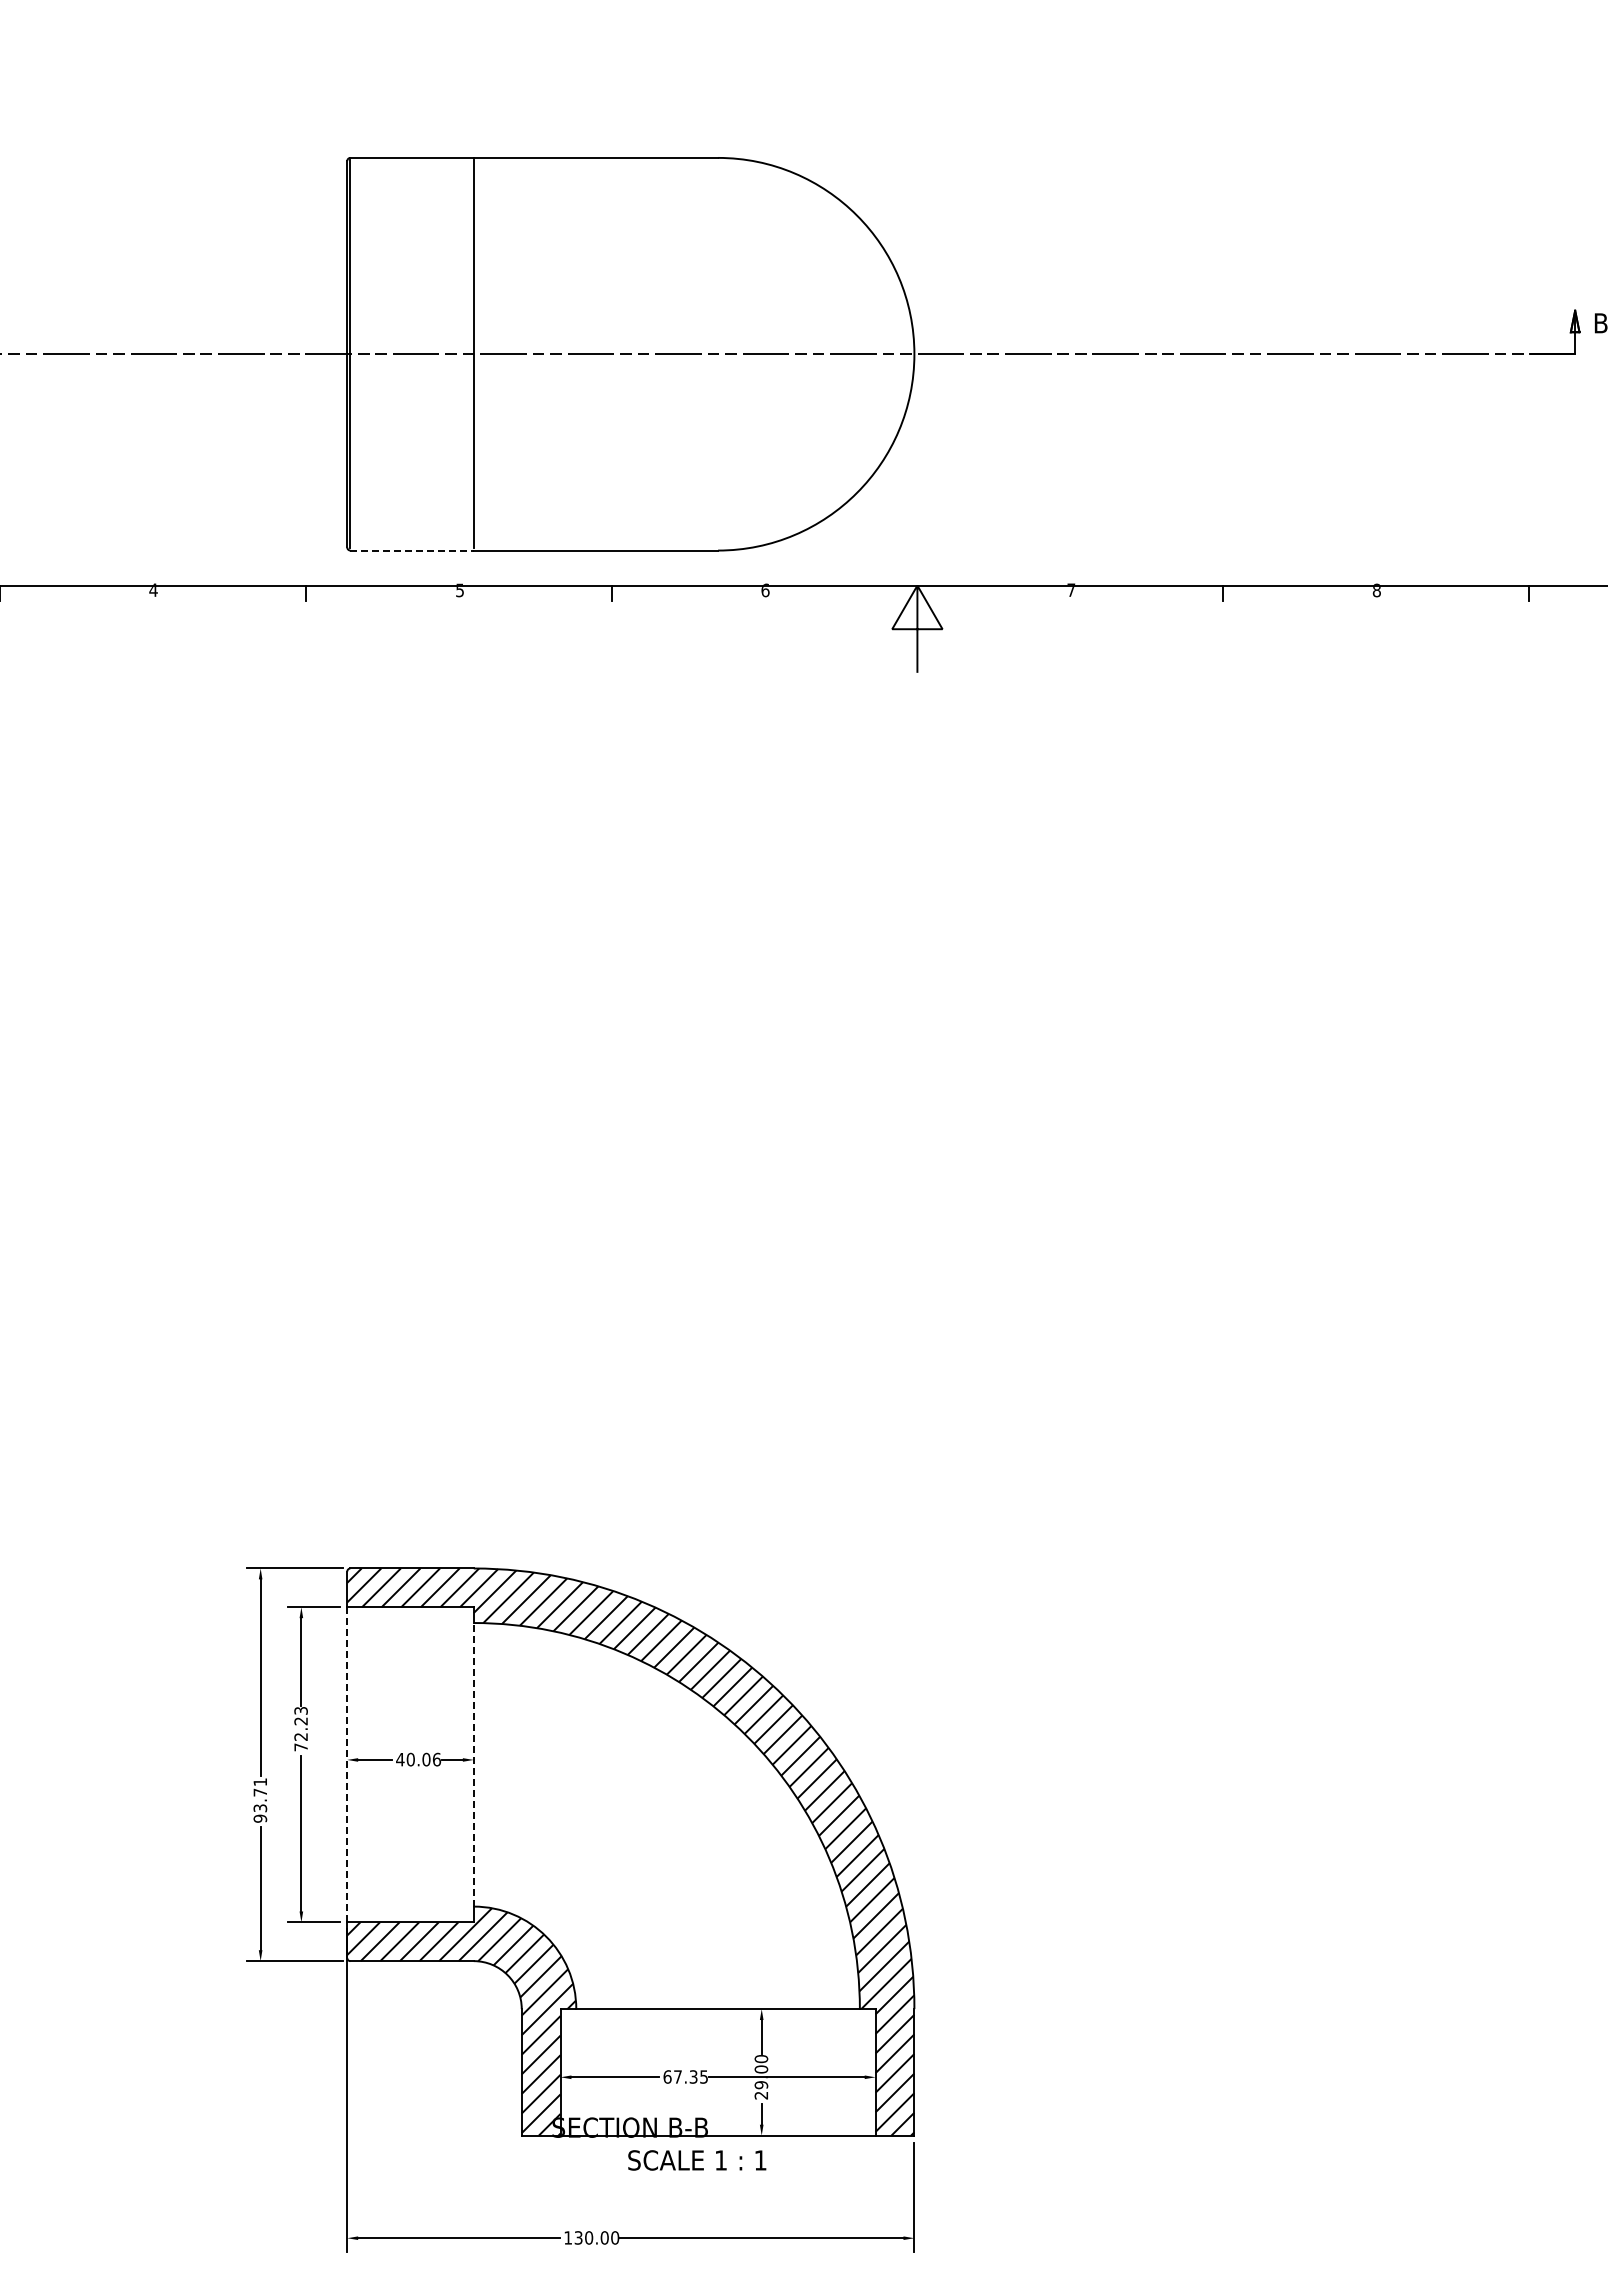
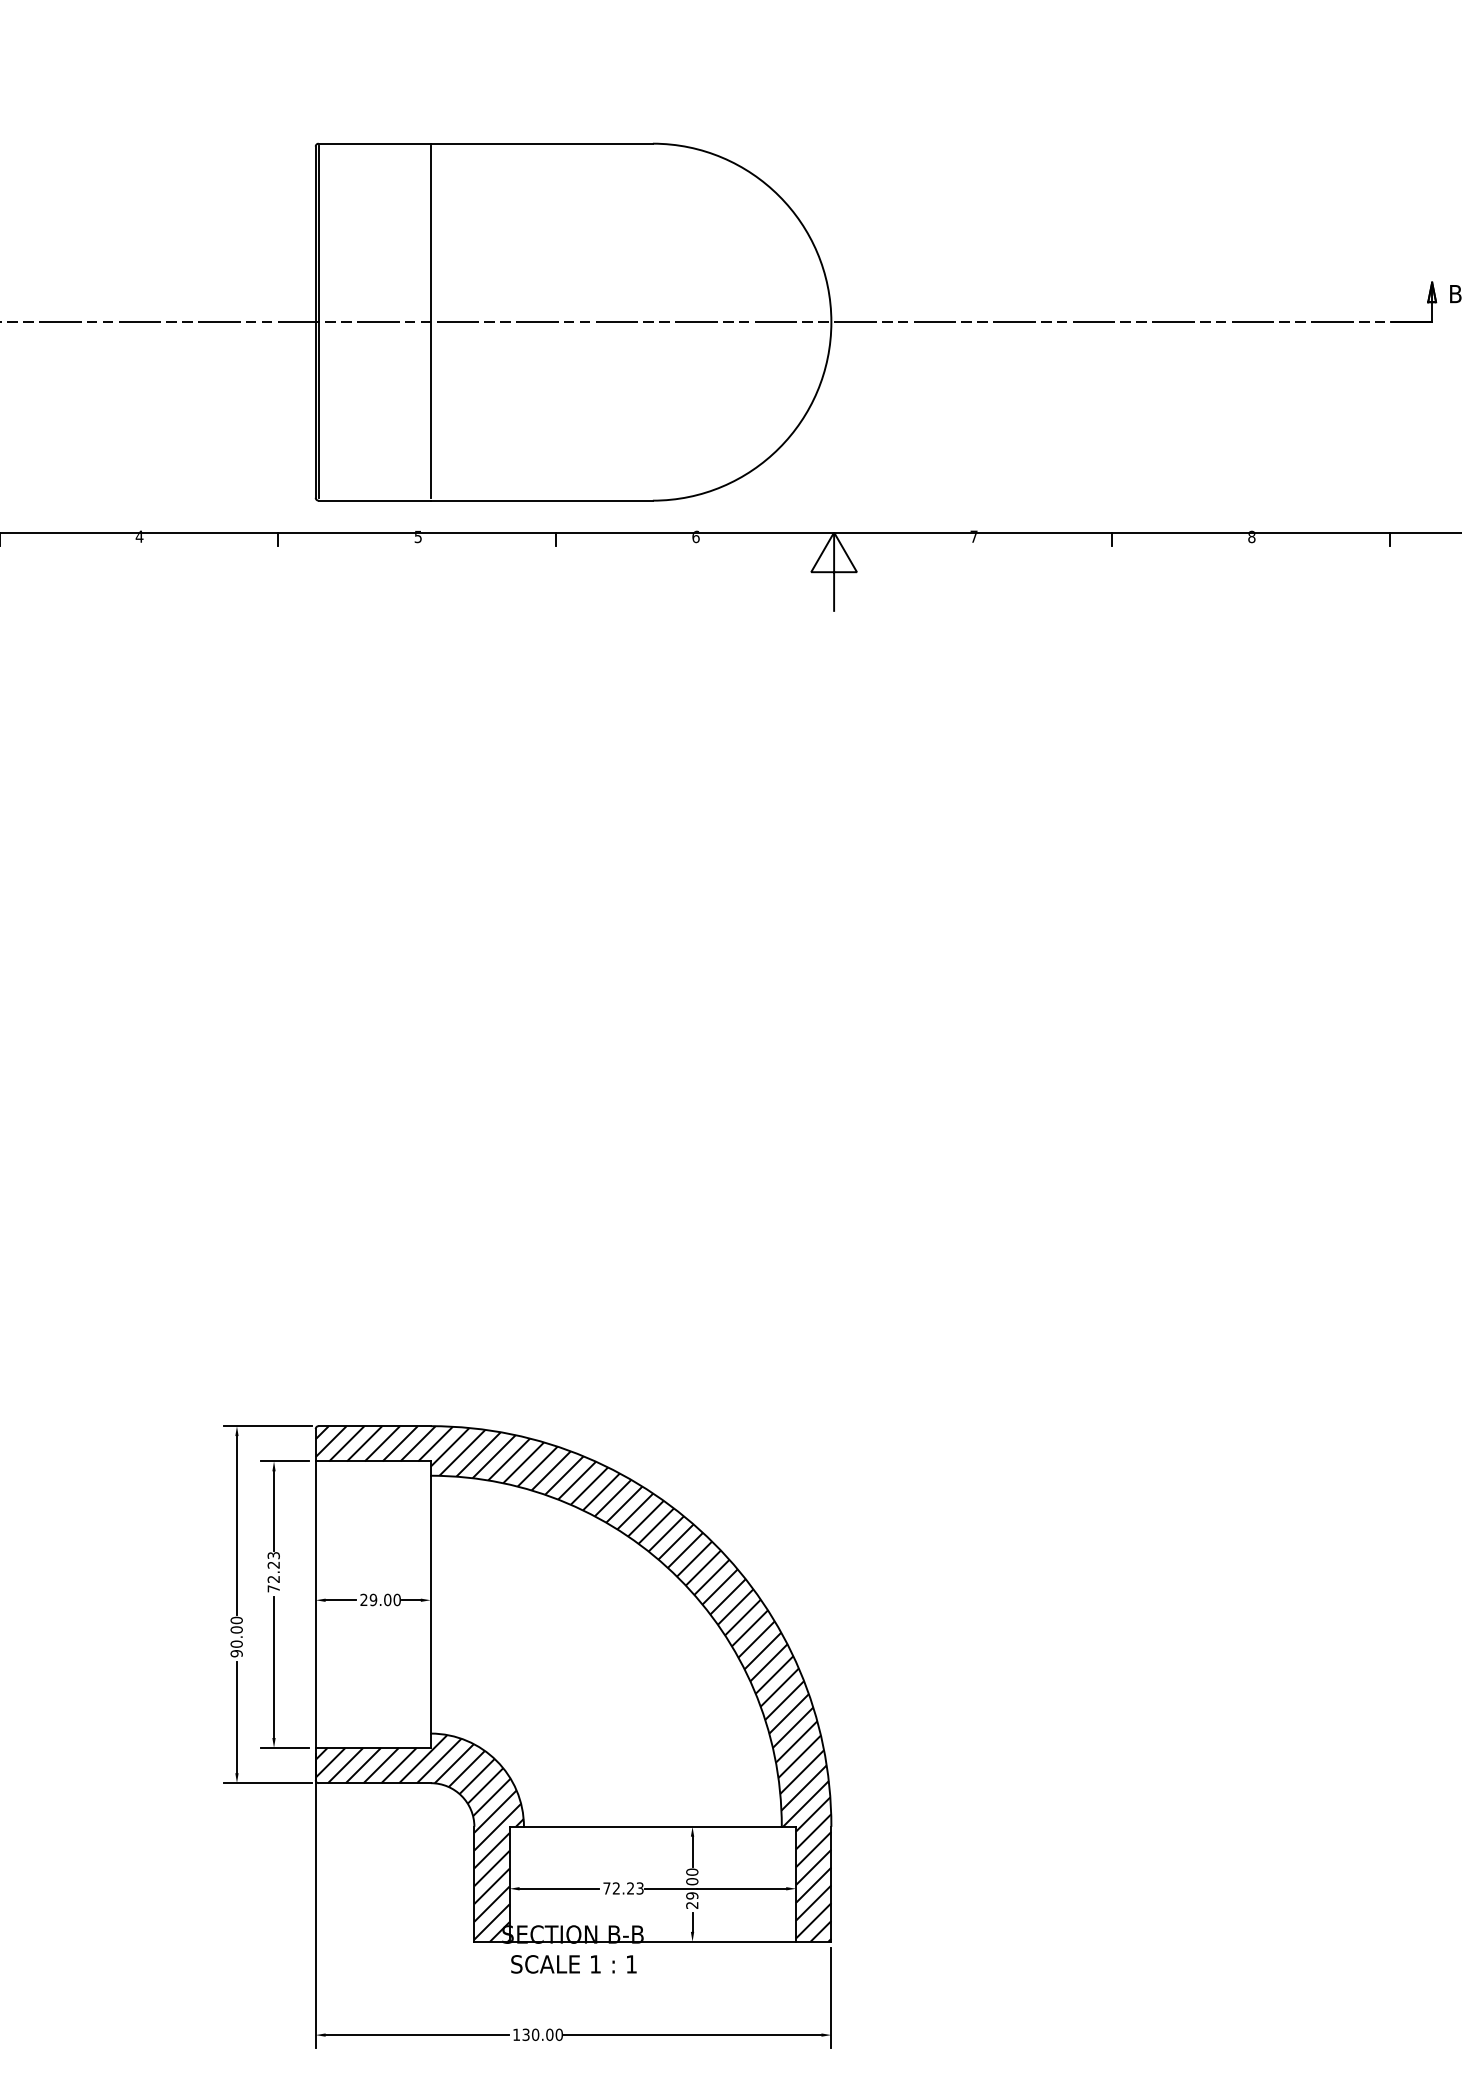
line: (412, 550) -> (375, 500), dashed -> solid
text: (418, 1759) -> (380, 1599), 40.06 -> 29.00
line: (347, 1764) -> (315, 1604), dashed -> solid
line: (473, 1764) -> (430, 1604), dashed -> solid
text: (260, 1795) -> (236, 1632), 93.71 -> 90.00
text: (685, 2076) -> (623, 1888), 67.35 -> 72.23
text: (697, 2160) -> (574, 1964), moved

